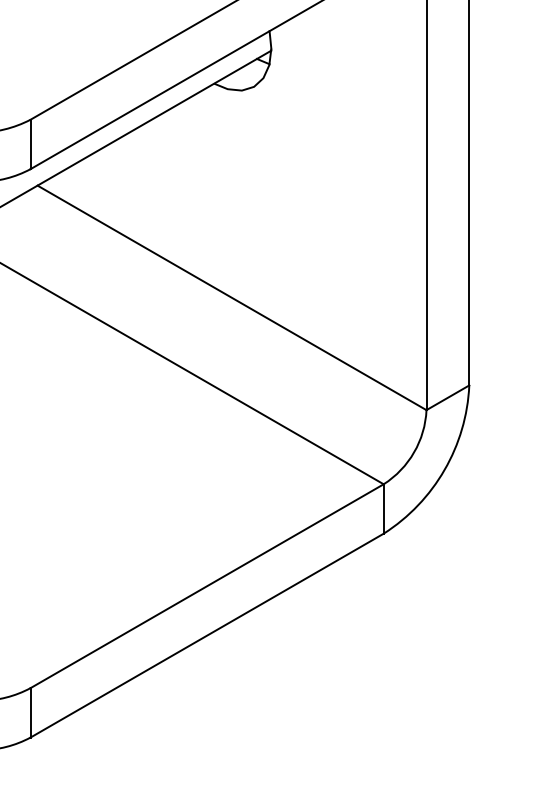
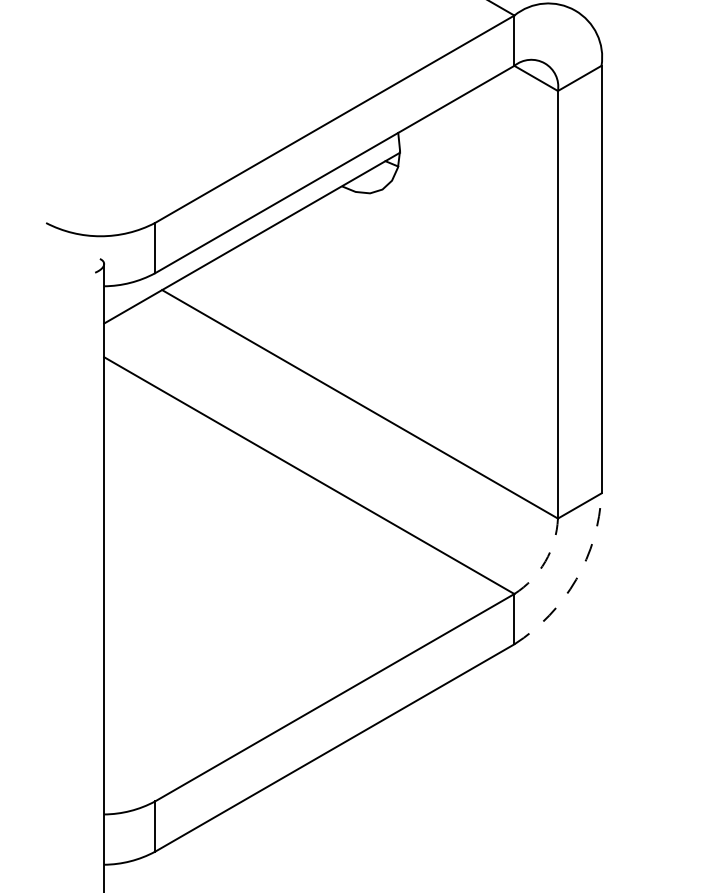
arc: (414, 452) -> (545, 561), solid -> dashed
arc: (444, 470) -> (576, 579), solid -> dashed

